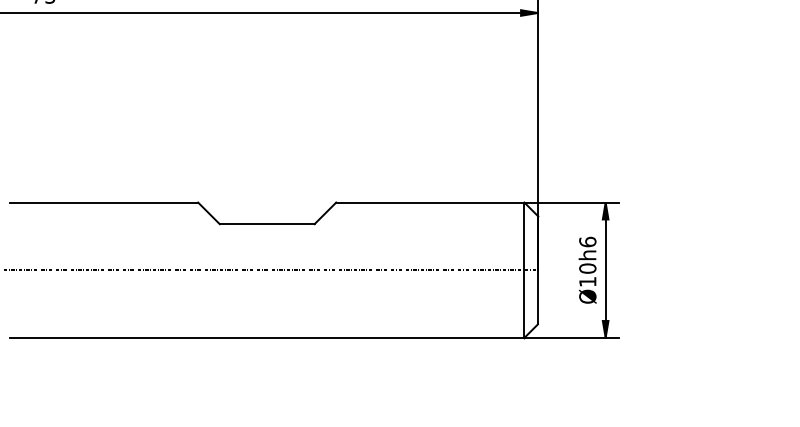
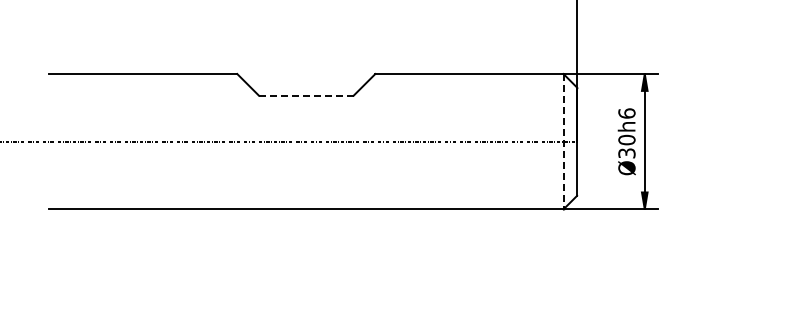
line: (267, 224) -> (306, 95), solid -> dashed
line: (524, 270) -> (563, 141), solid -> dashed
text: (587, 281) -> (626, 152), Ø10h6 -> Ø30h6

